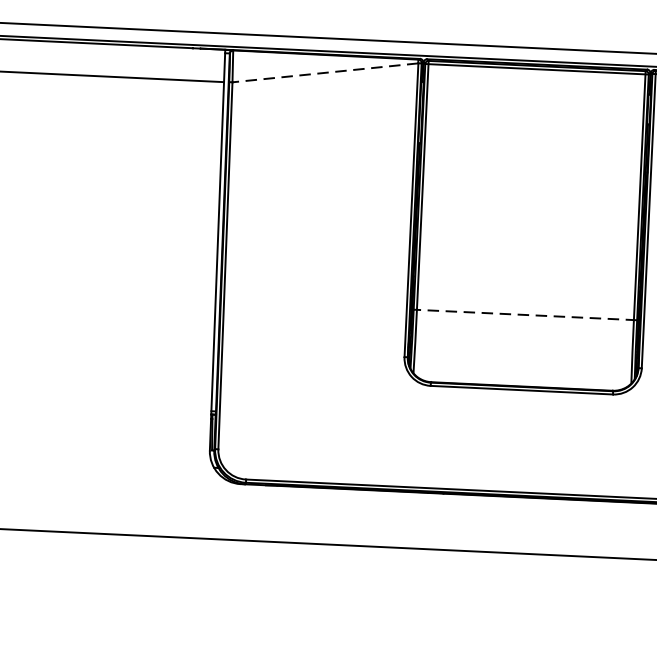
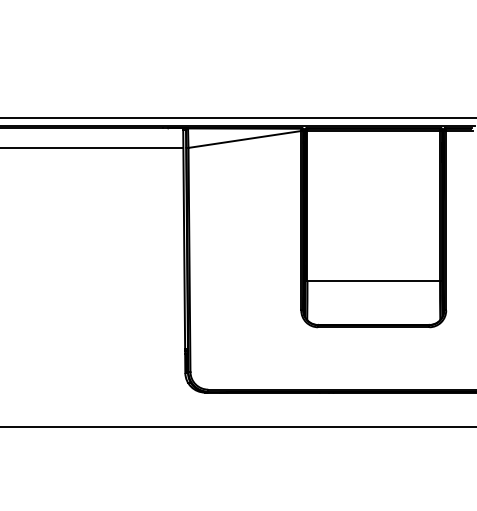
line: (324, 72) -> (244, 139), dashed -> solid
line: (524, 315) -> (373, 281), dashed -> solid

